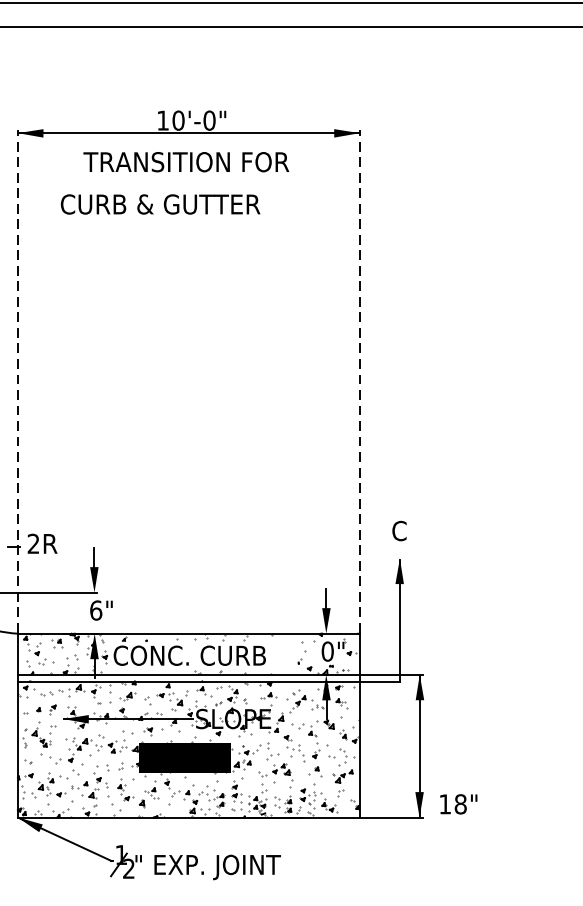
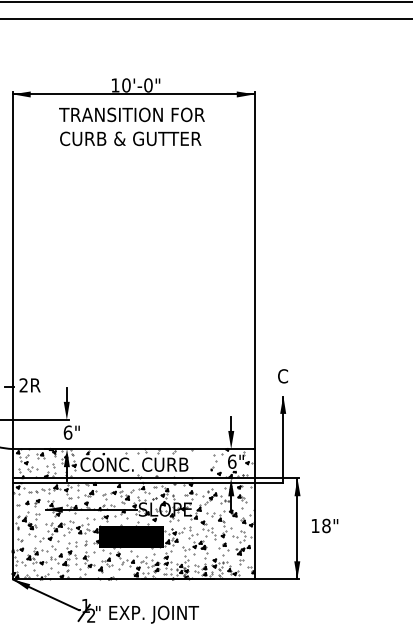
text: (160, 203) -> (130, 138), moved
line: (17, 380) -> (12, 269), dashed -> solid
line: (359, 380) -> (254, 269), dashed -> solid
text: (328, 651) -> (232, 461), 0" -> 6"
text: (459, 803) -> (325, 525), moved

